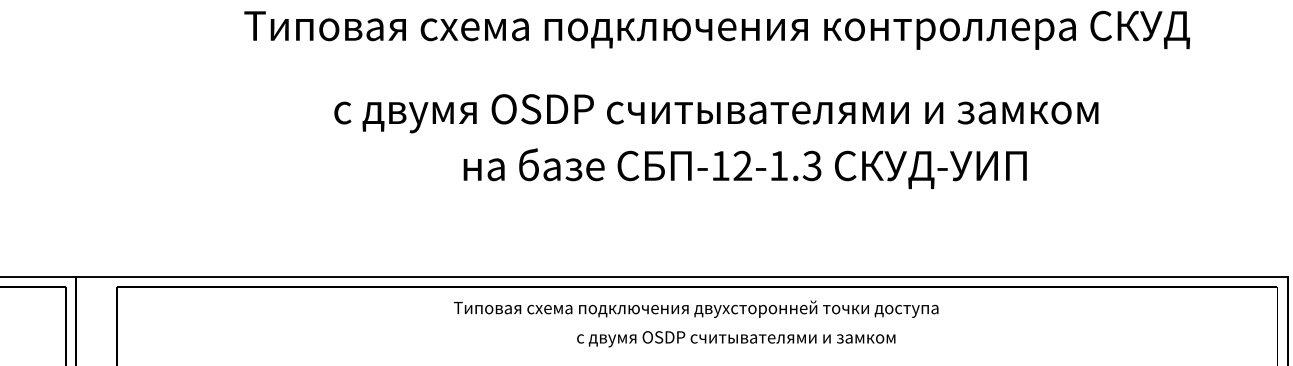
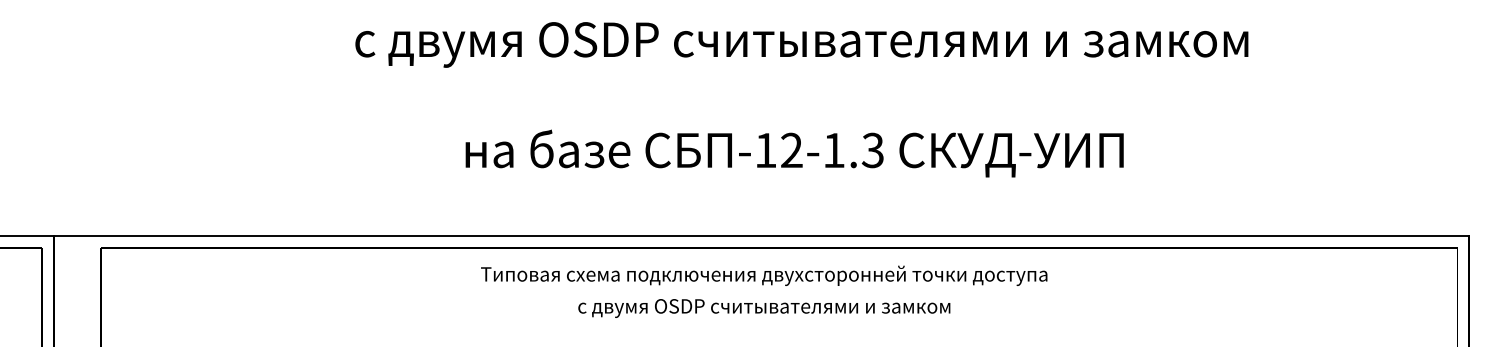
text: (744, 168) -> (793, 153), moved
text: (695, 308) -> (763, 274), moved
text: (736, 339) -> (764, 308), moved

